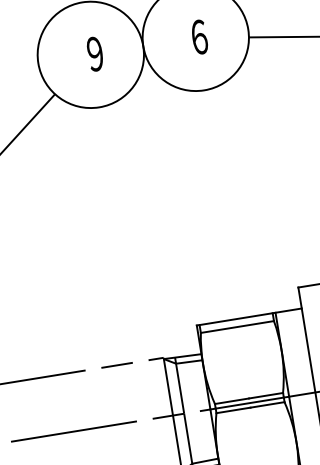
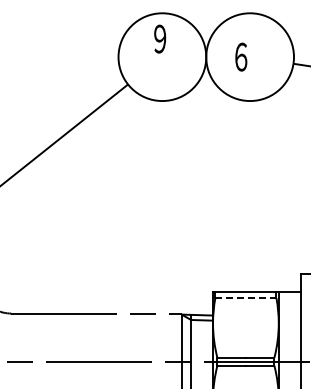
text: (199, 36) -> (241, 56), moved
text: (95, 53) -> (160, 38), moved
line: (237, 327) -> (245, 298), solid -> dashed

